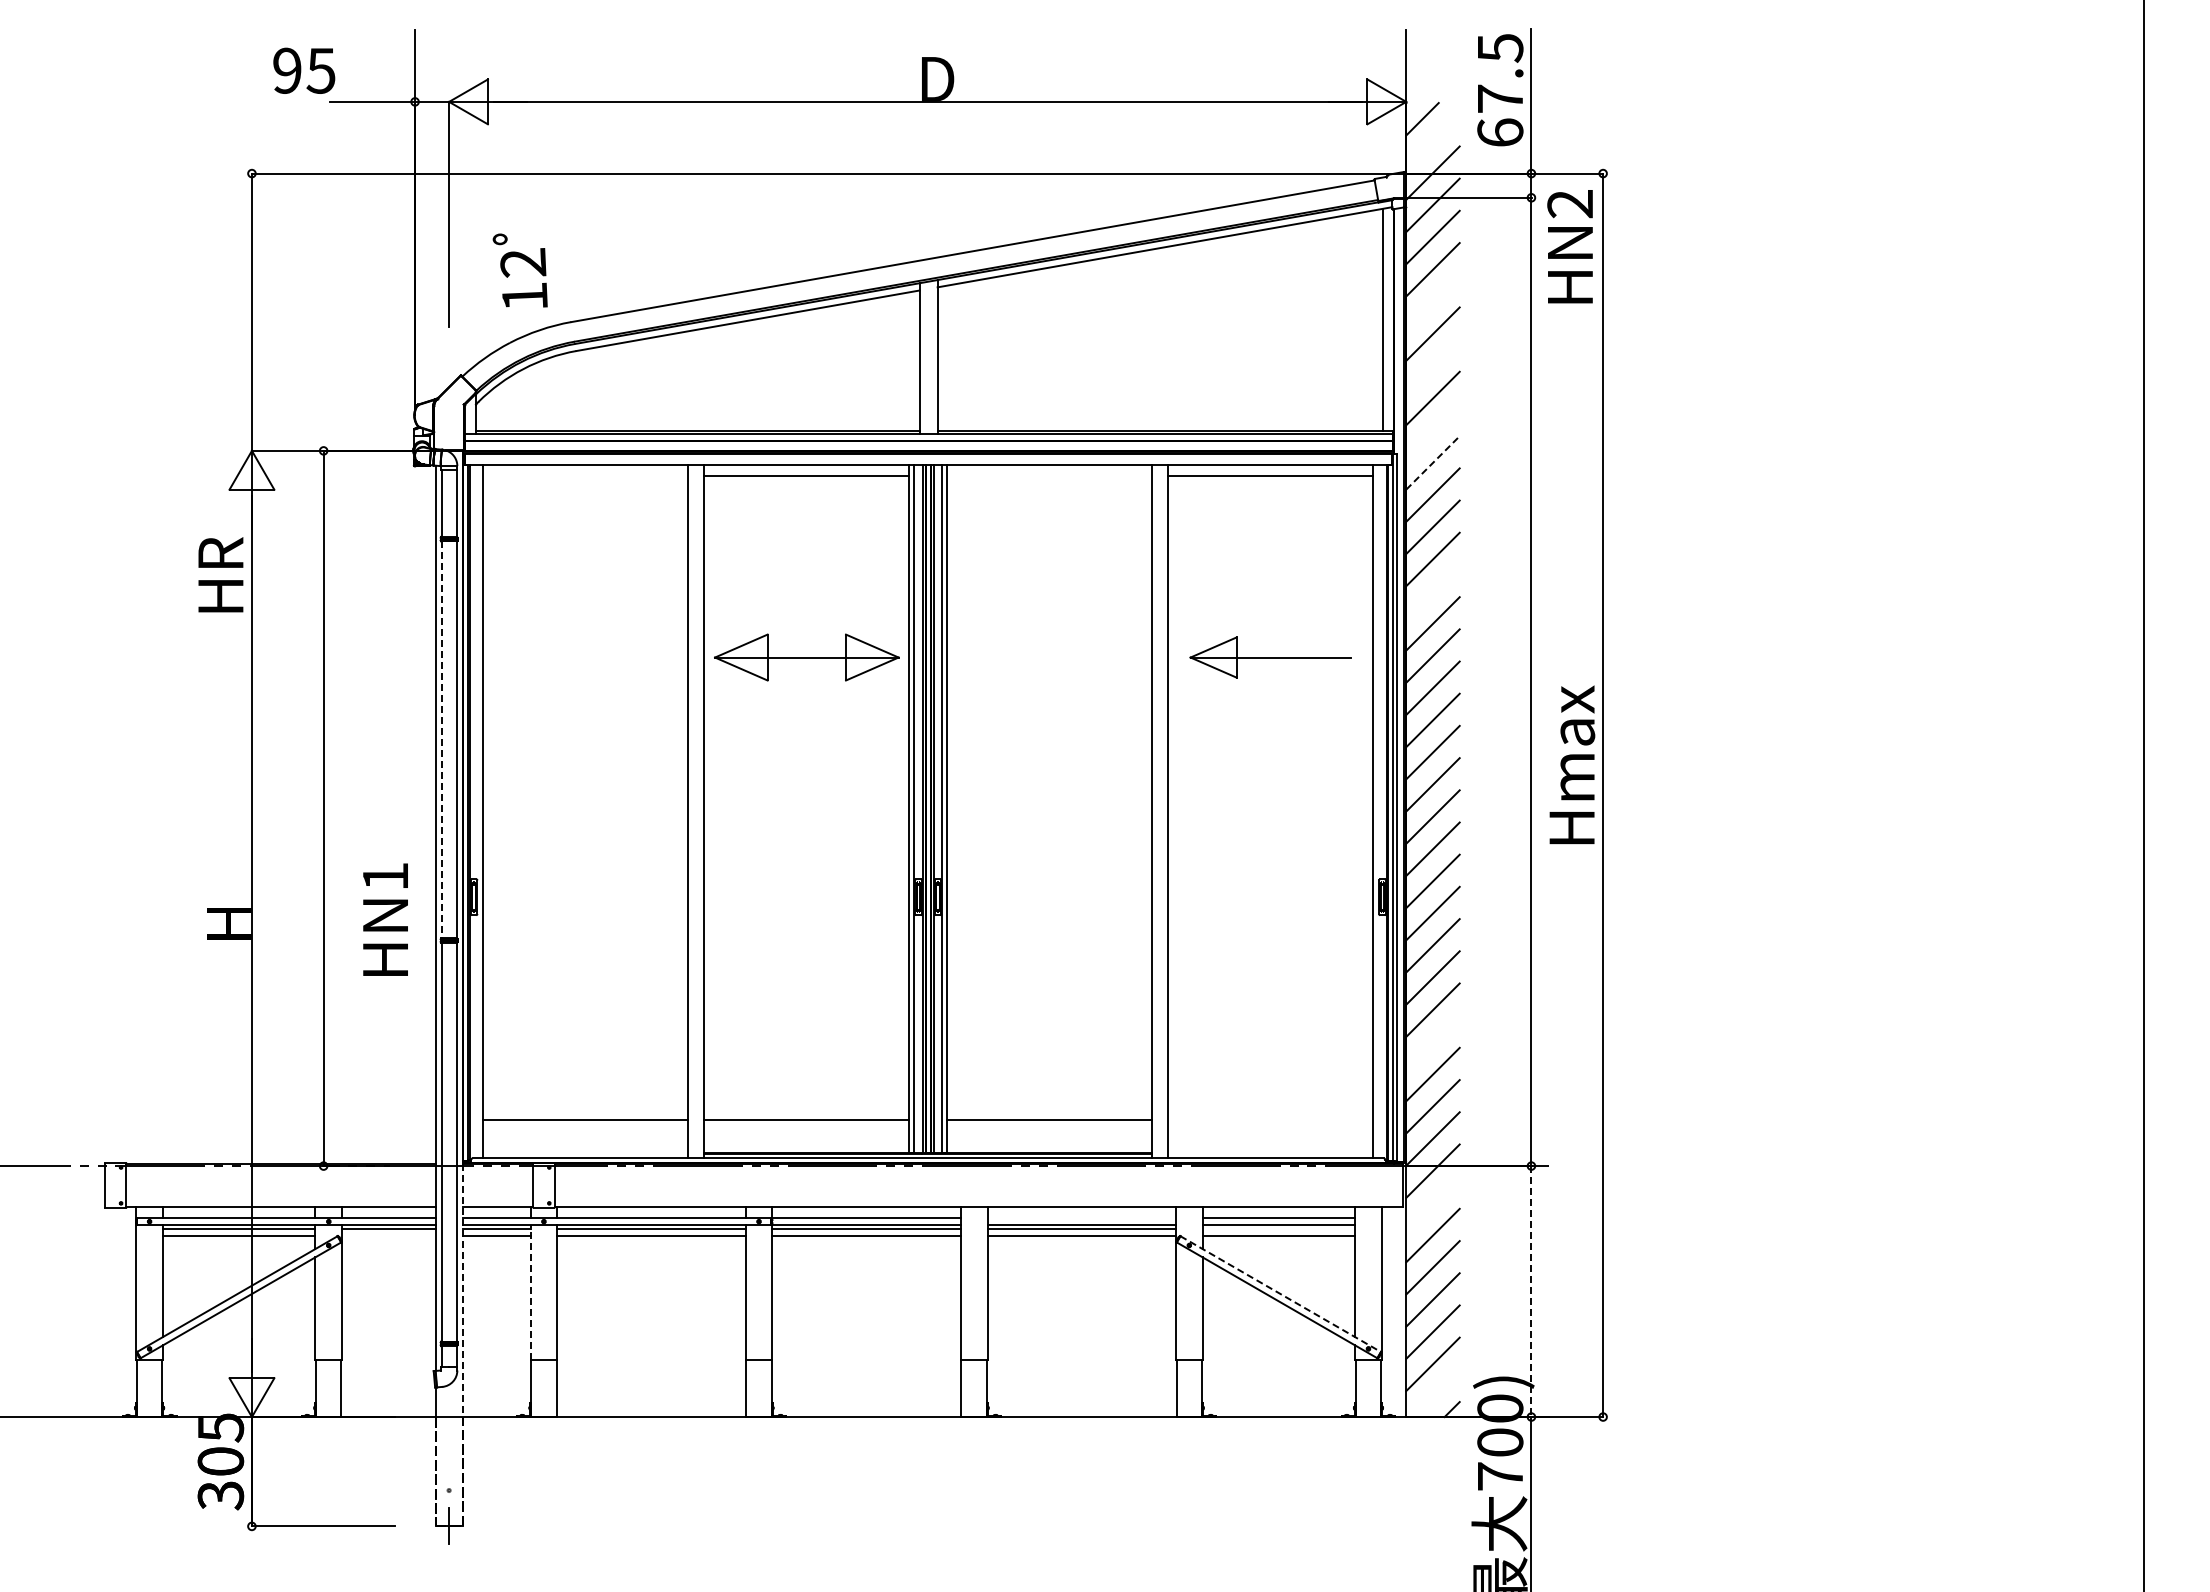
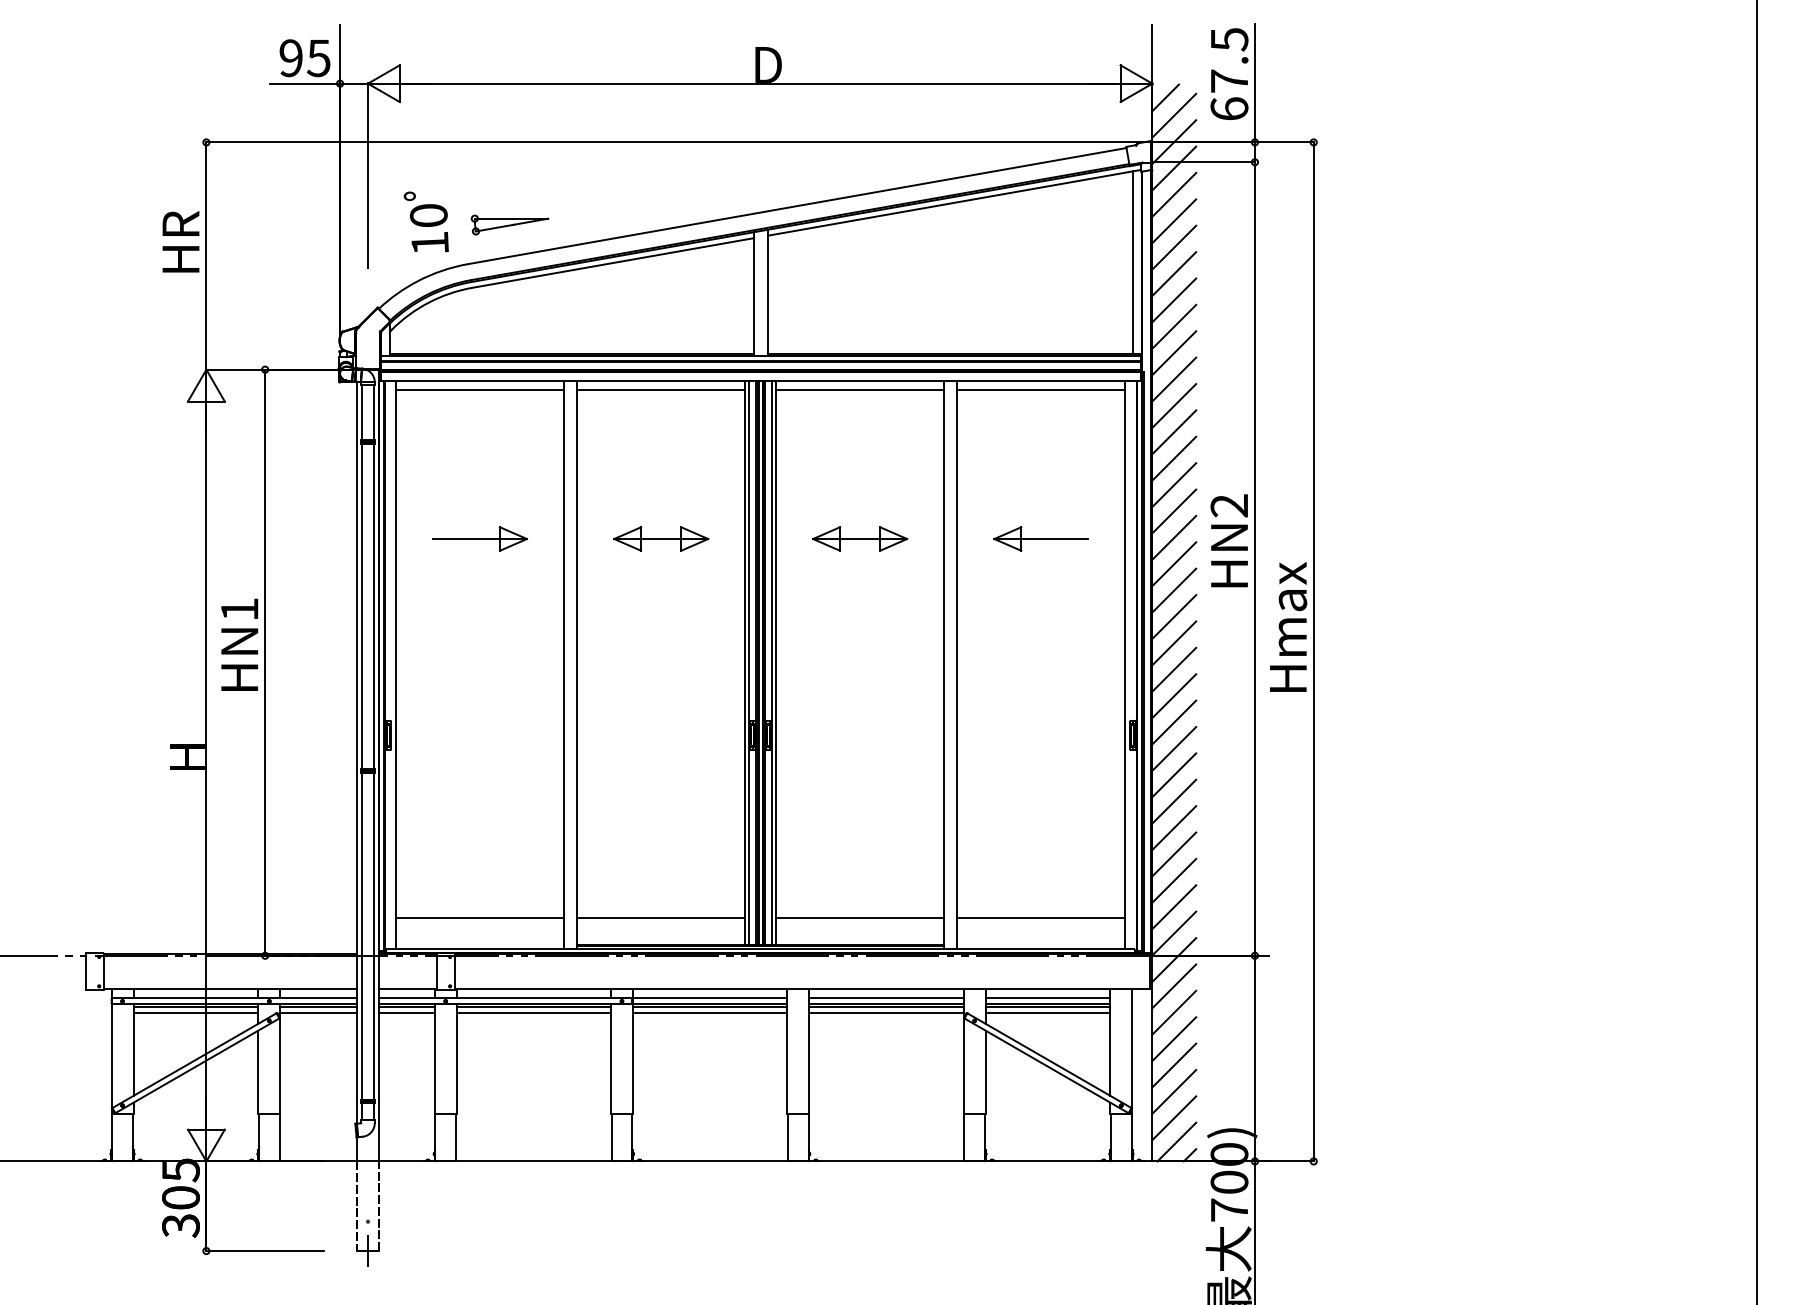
text: (304, 70) -> (305, 57), moved
line: (1432, 140) -> (1173, 115), added
text: (1569, 246) -> (1228, 540), moved
text: (523, 262) -> (428, 215), 12 -> 10
part: (621, 274) -> (509, 225), added
line: (1432, 301) -> (1173, 247), added
line: (1432, 366) -> (1173, 300), added
line: (1432, 430) -> (1173, 352), added
line: (1433, 462) -> (1174, 379), dashed -> solid
line: (585, 476) -> (479, 390), added
line: (1049, 476) -> (860, 390), added
text: (220, 574) -> (180, 241), moved
line: (1432, 591) -> (1173, 484), added
part: (585, 657) -> (479, 538), added
part: (806, 657) -> (660, 538), size x0.62
part: (1049, 657) -> (860, 538), added
part: (1270, 657) -> (1041, 538), size x0.71
line: (441, 739) -> (361, 606), dashed -> solid
text: (385, 919) -> (239, 644), moved
line: (1432, 1042) -> (1173, 854), added
line: (1270, 1120) -> (1041, 918), added
line: (1432, 1203) -> (1173, 986), added
line: (1081, 1218) -> (886, 998), added
line: (1278, 1228) -> (1047, 1006), added
line: (388, 1236) -> (318, 1013), added
line: (462, 1290) -> (378, 1057), dashed -> solid
line: (530, 1291) -> (434, 1058), dashed -> solid
line: (1531, 1292) -> (1255, 1059), dashed -> solid
line: (1280, 1294) -> (1049, 1061), dashed -> solid
line: (1435, 1393) -> (1176, 1142), added

